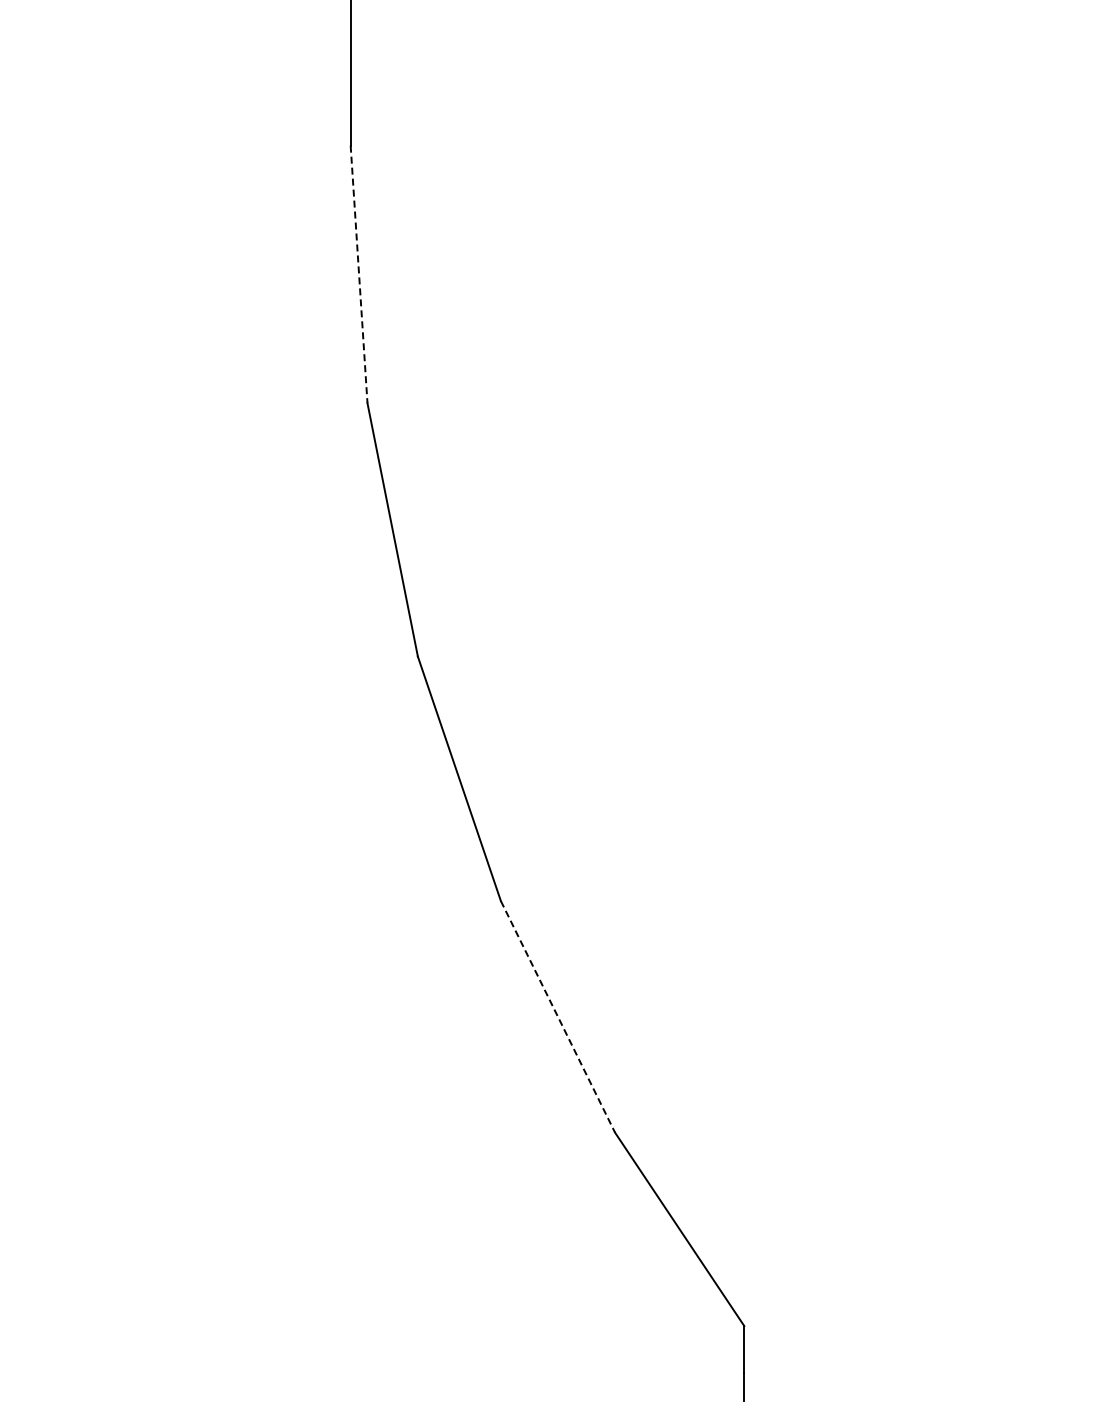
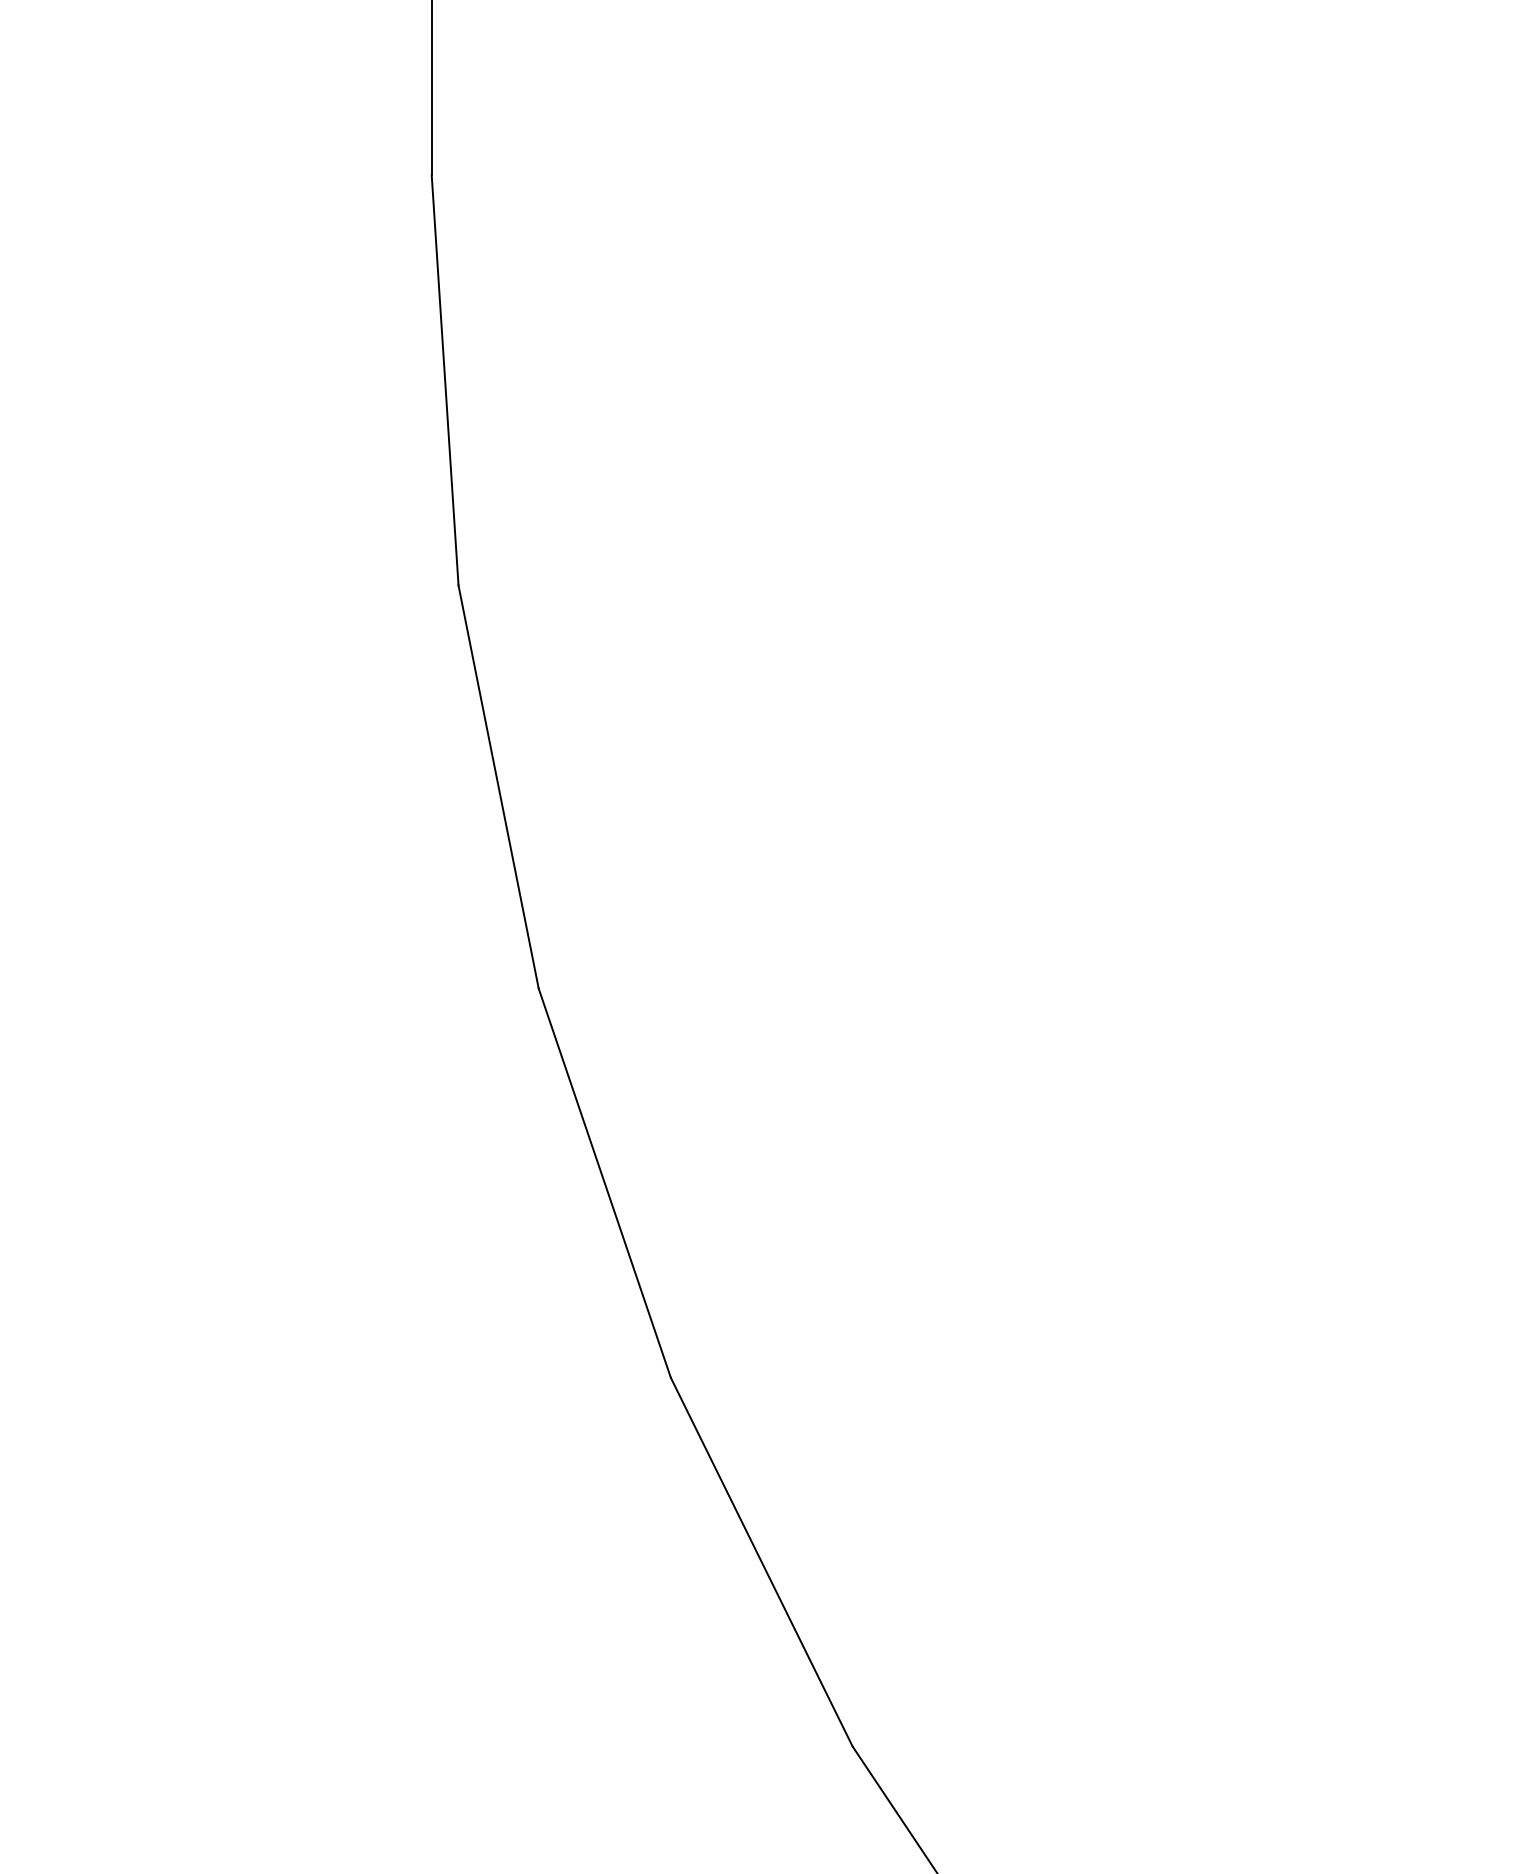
line: (359, 275) -> (445, 381), dashed -> solid
line: (558, 1017) -> (762, 1563), dashed -> solid

